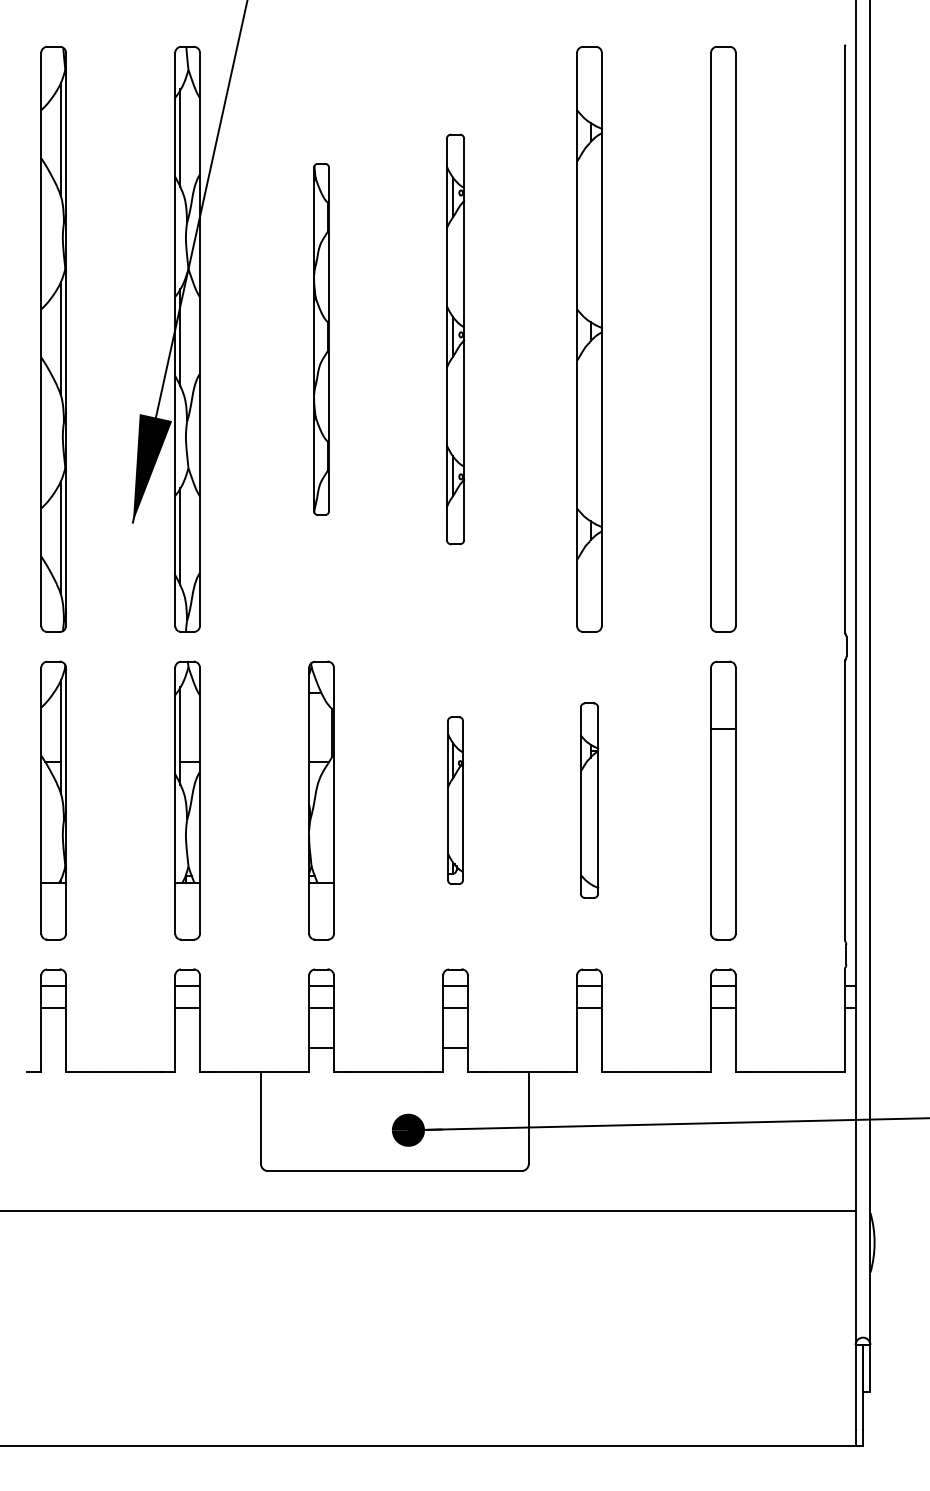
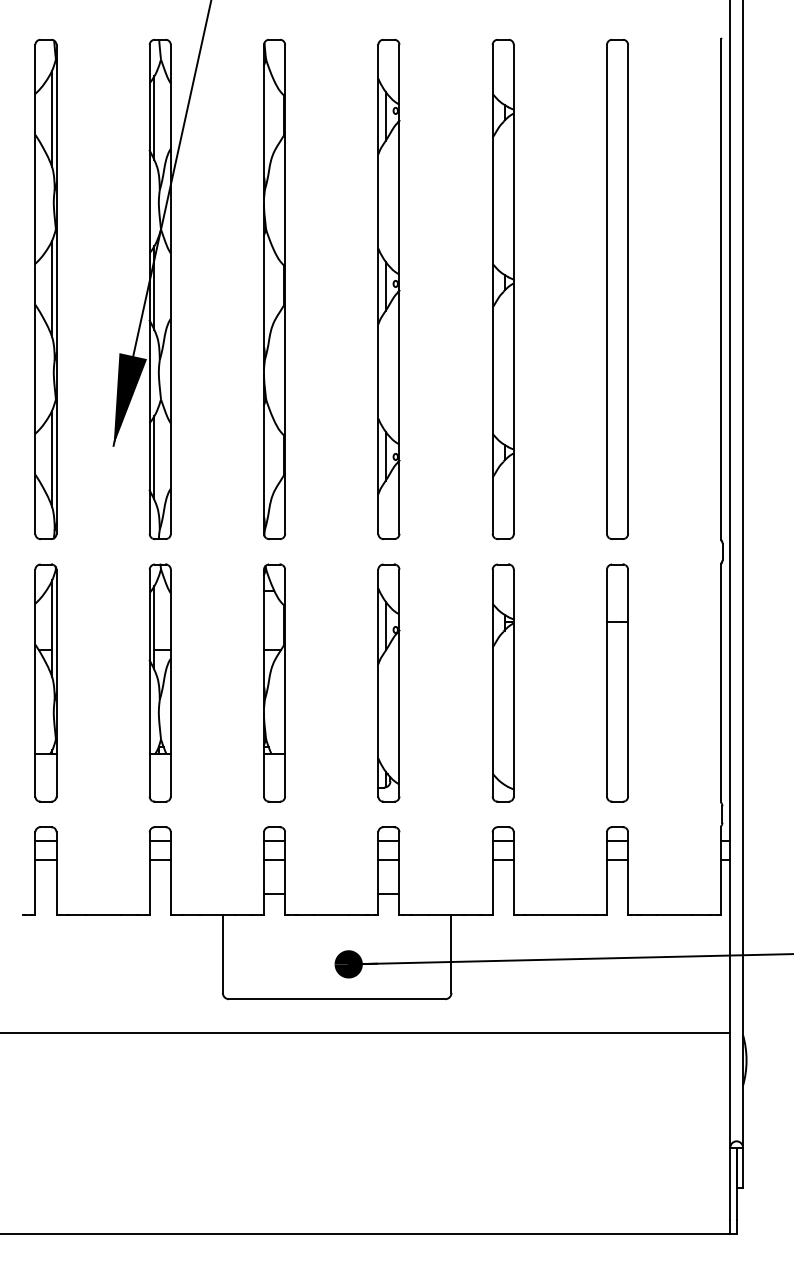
part: (321, 339) -> (274, 289), size x1.67
part: (455, 339) -> (388, 289), size x1.43
part: (455, 800) -> (388, 682), size x1.67
part: (589, 800) -> (503, 682), size x1.43

